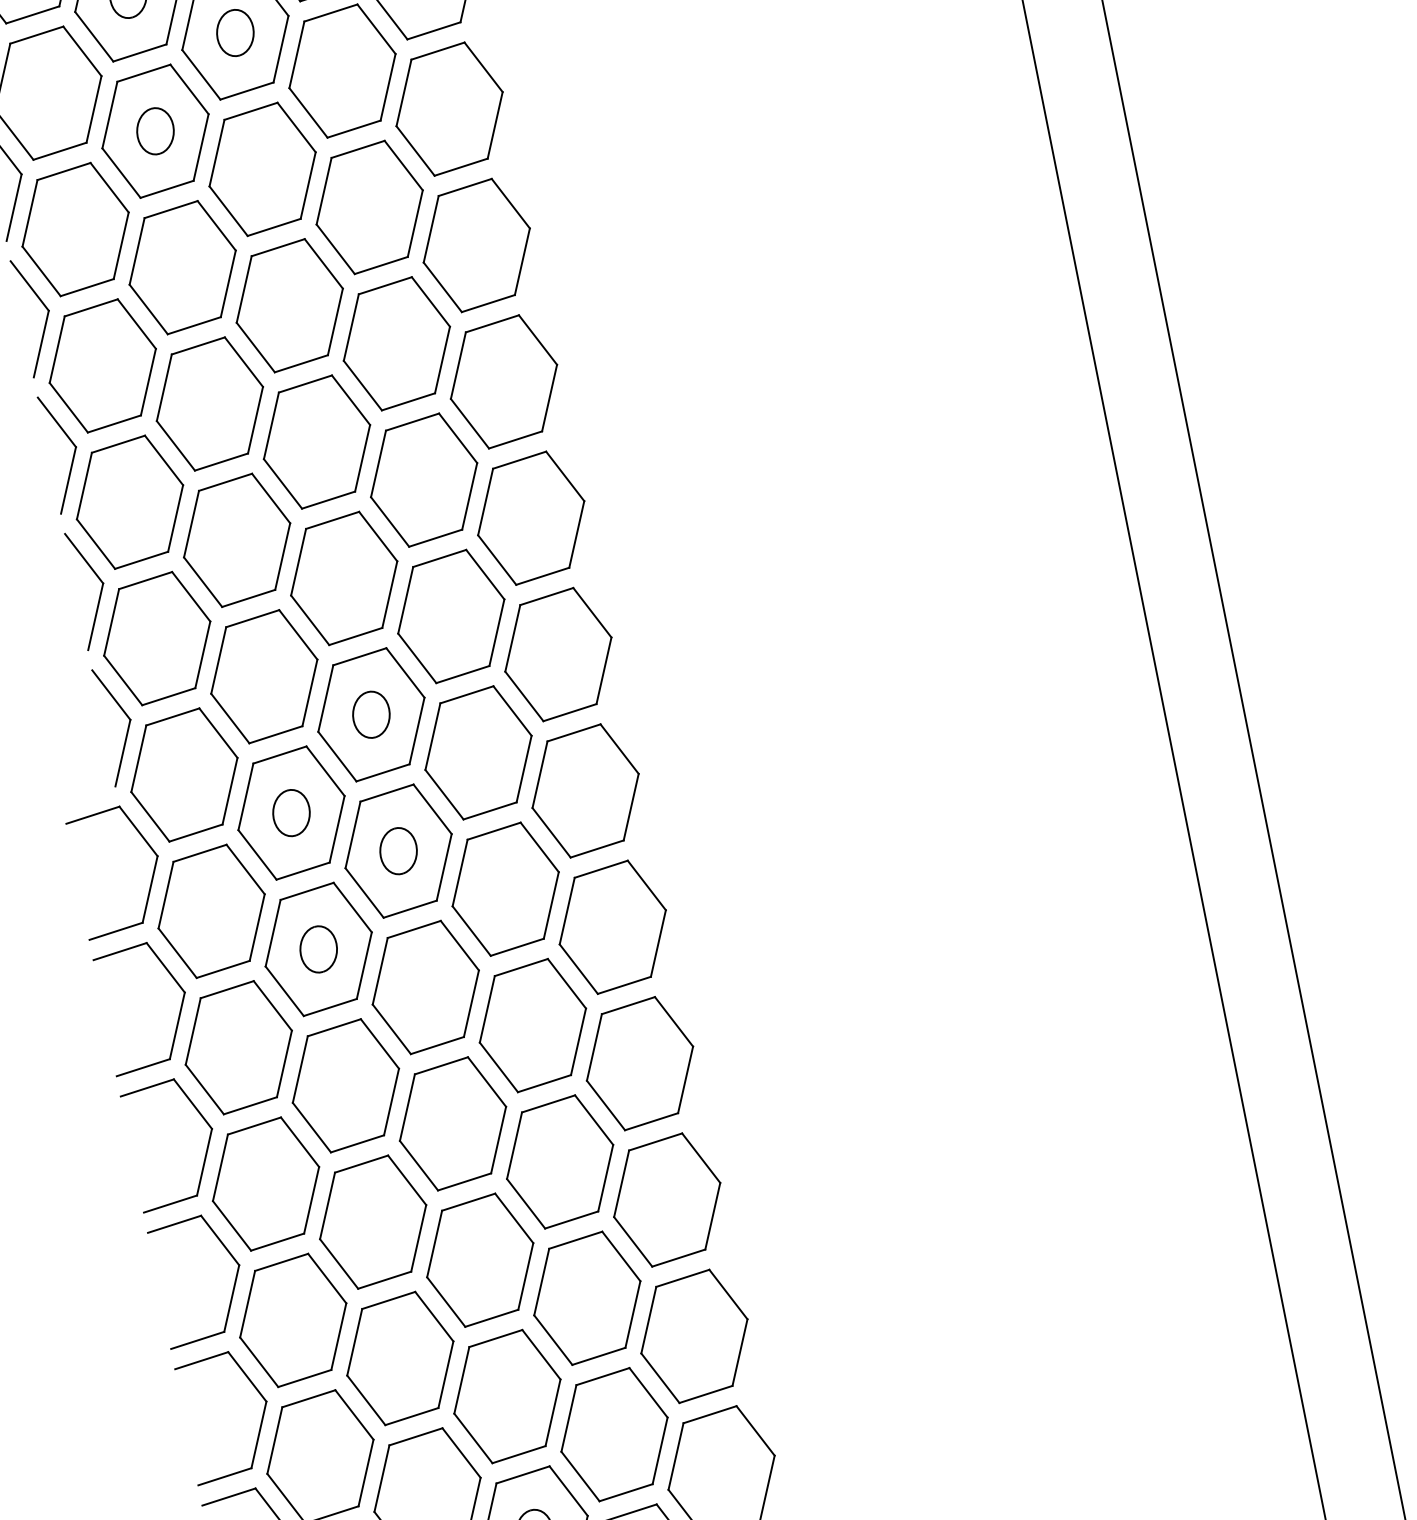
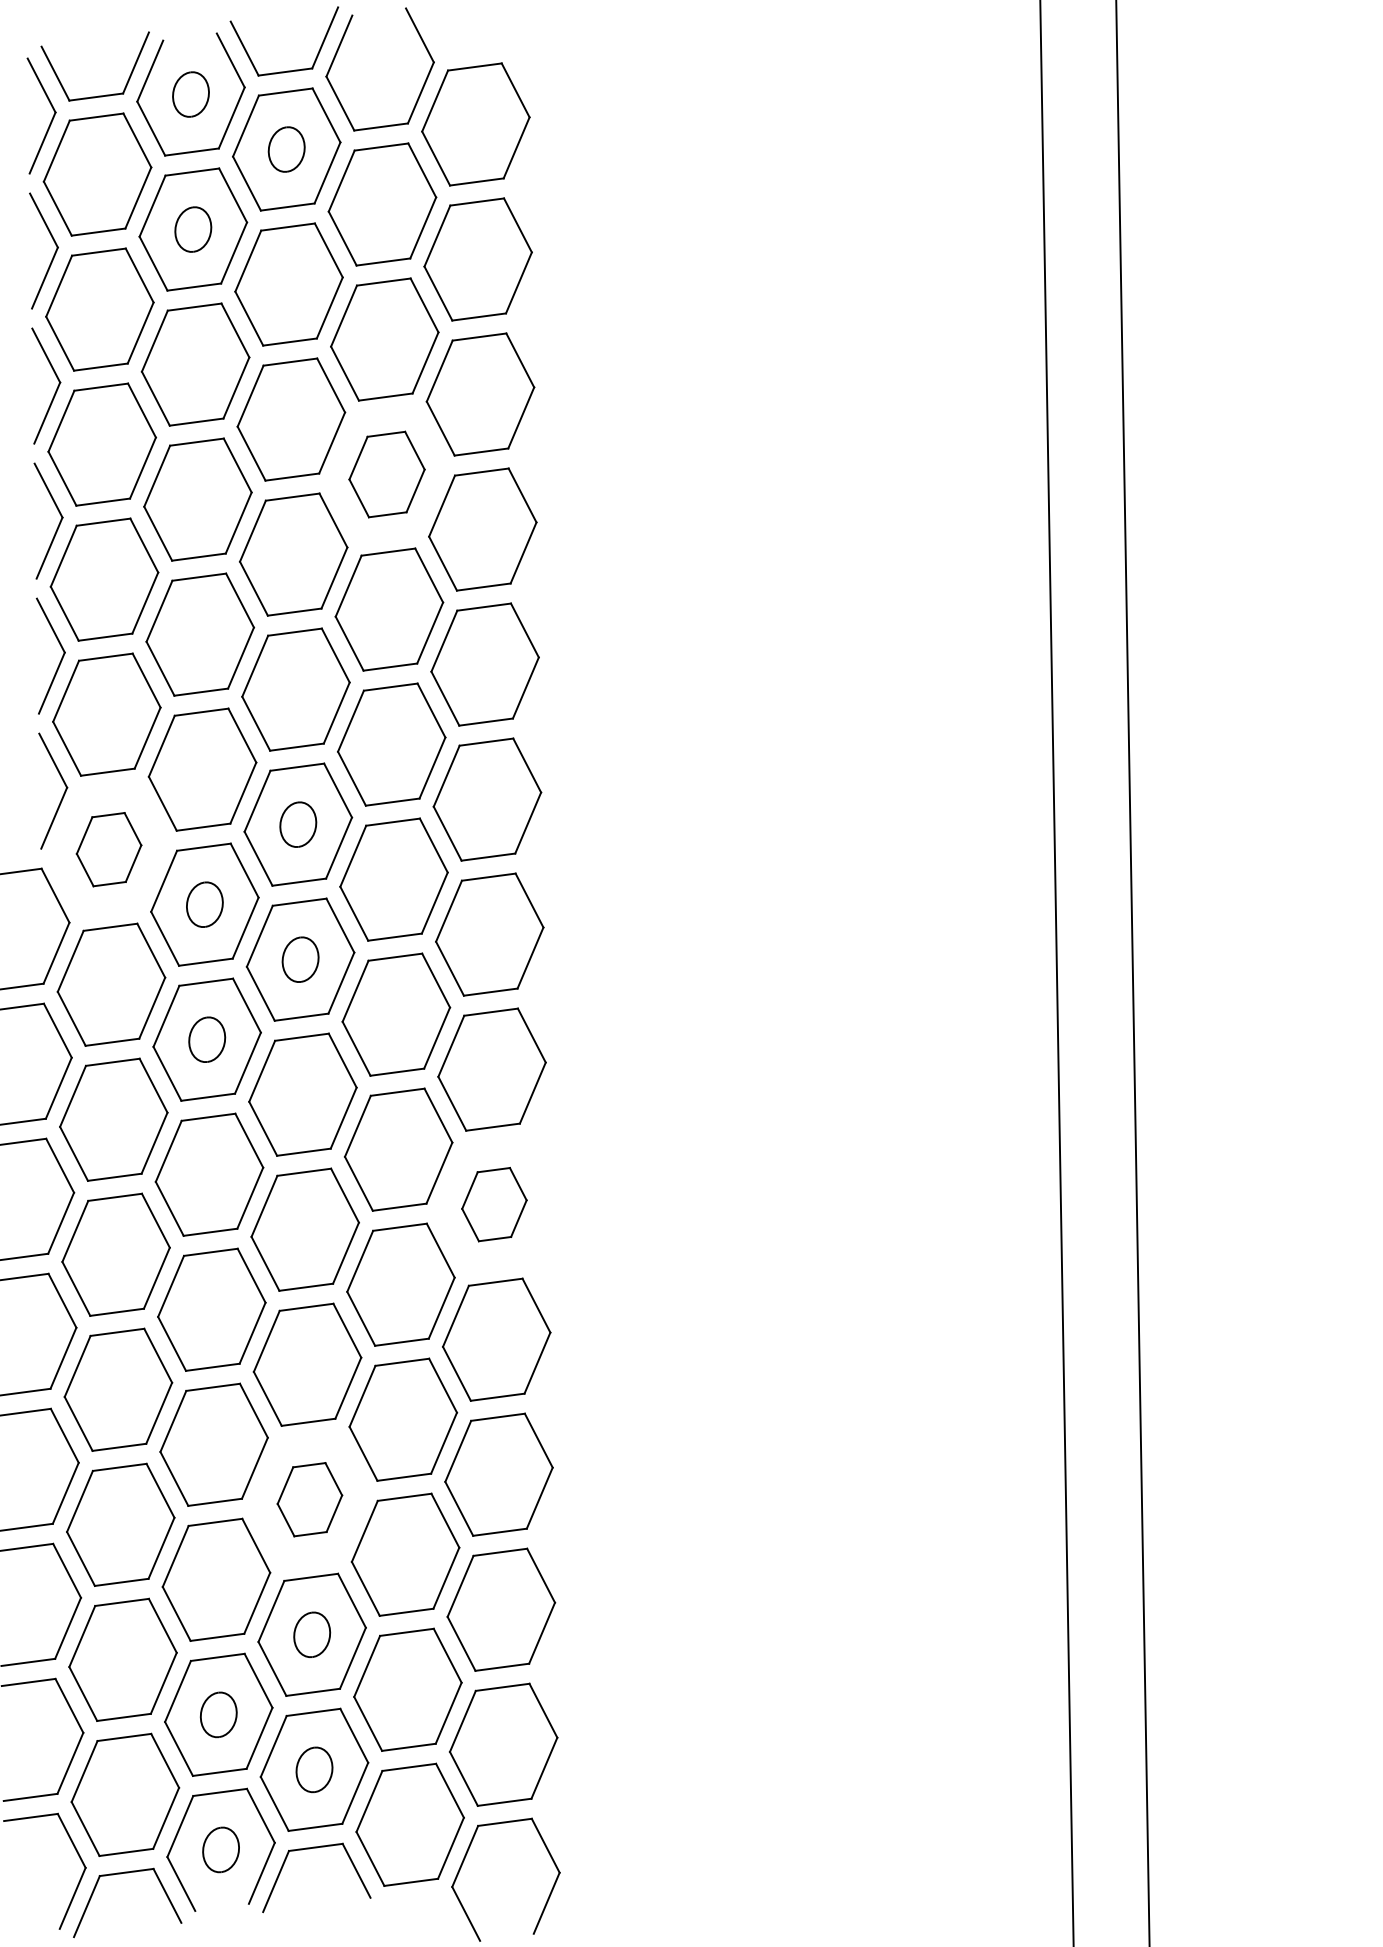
part: (396, 343) -> (386, 474), size x0.7
part: (183, 774) -> (108, 849), size x0.6
part: (640, 1063) -> (494, 1204), size x0.6
part: (506, 1396) -> (309, 1499), size x0.6

